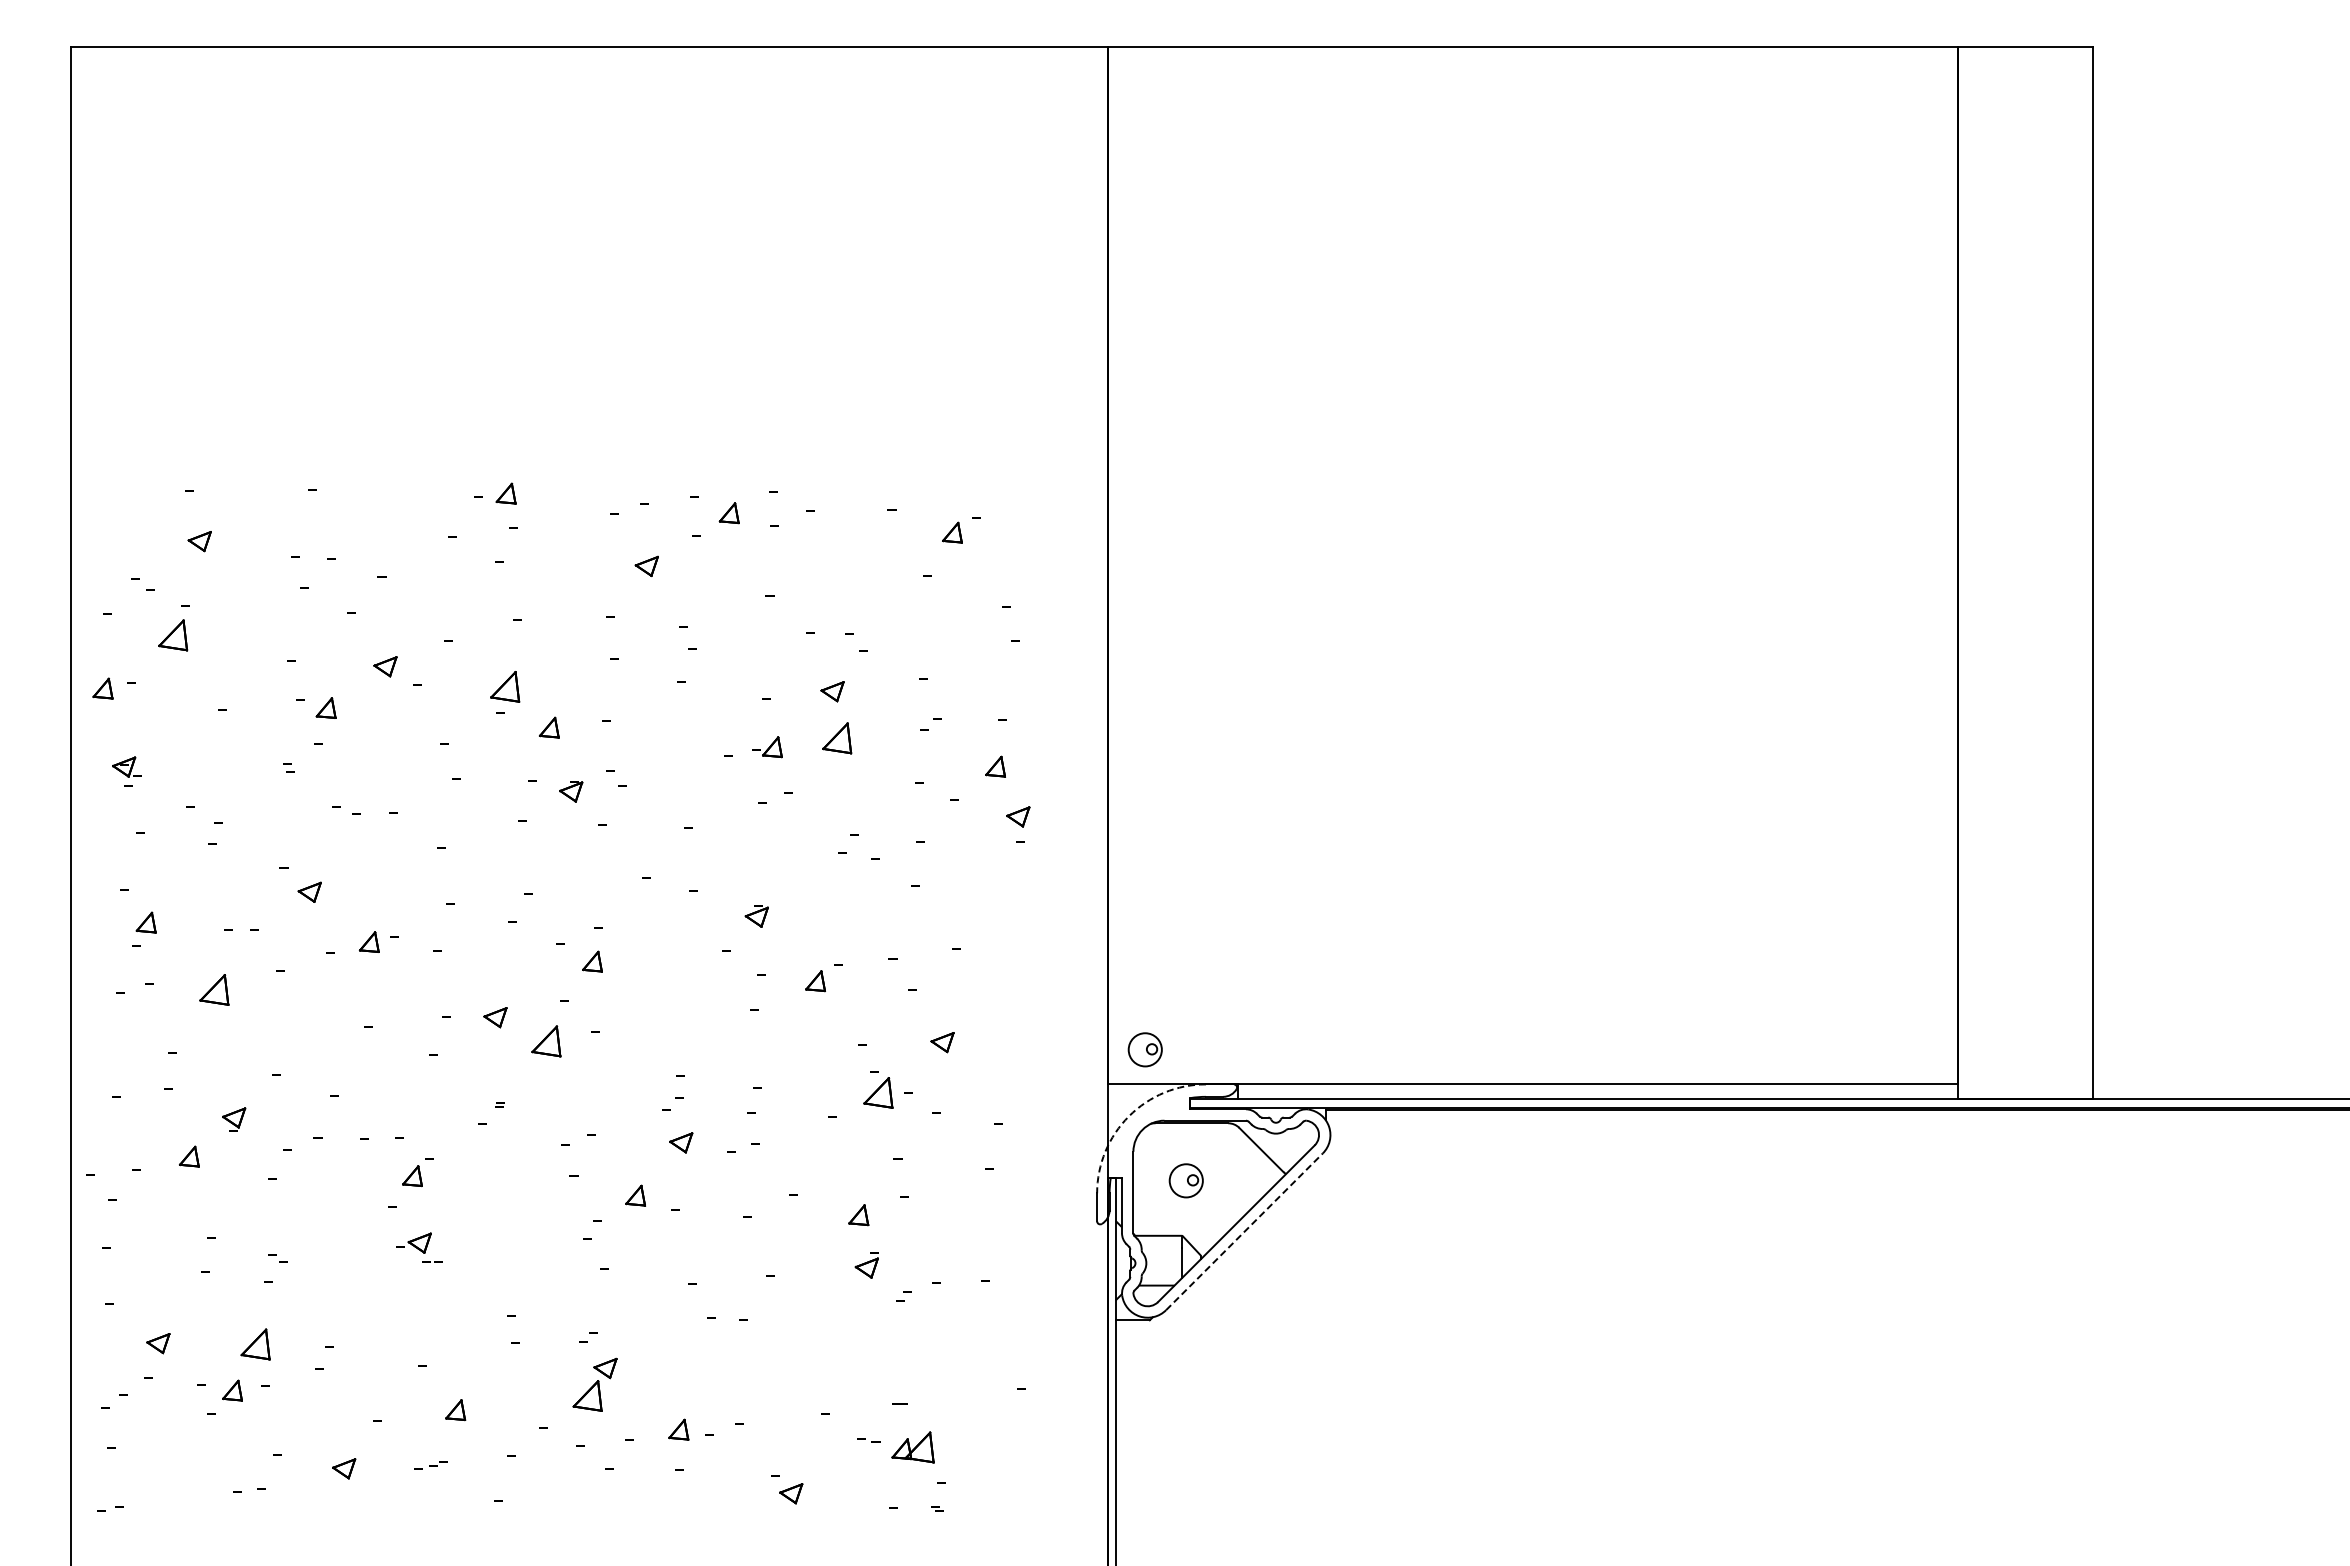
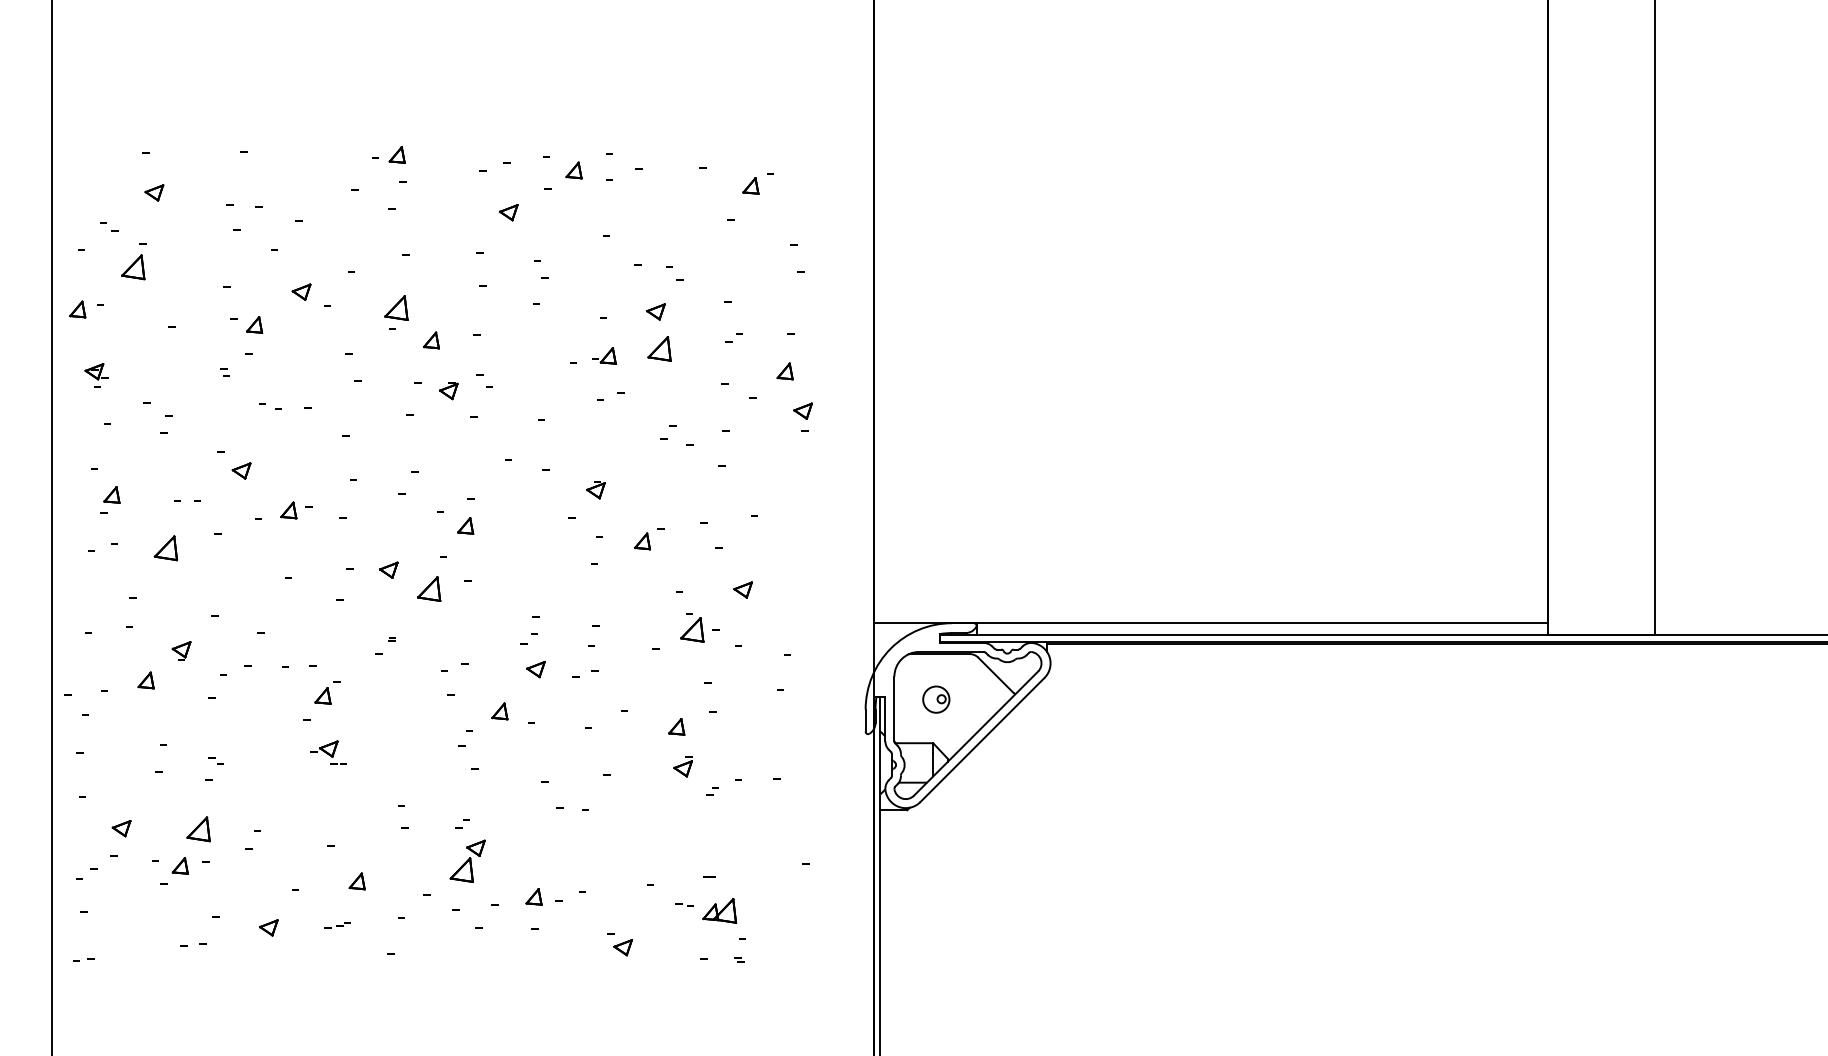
part: (1144, 1049) -> (903, 595), removed
arc: (1129, 1116) -> (891, 648), dashed -> solid
line: (1244, 1231) -> (982, 739), dashed -> solid

